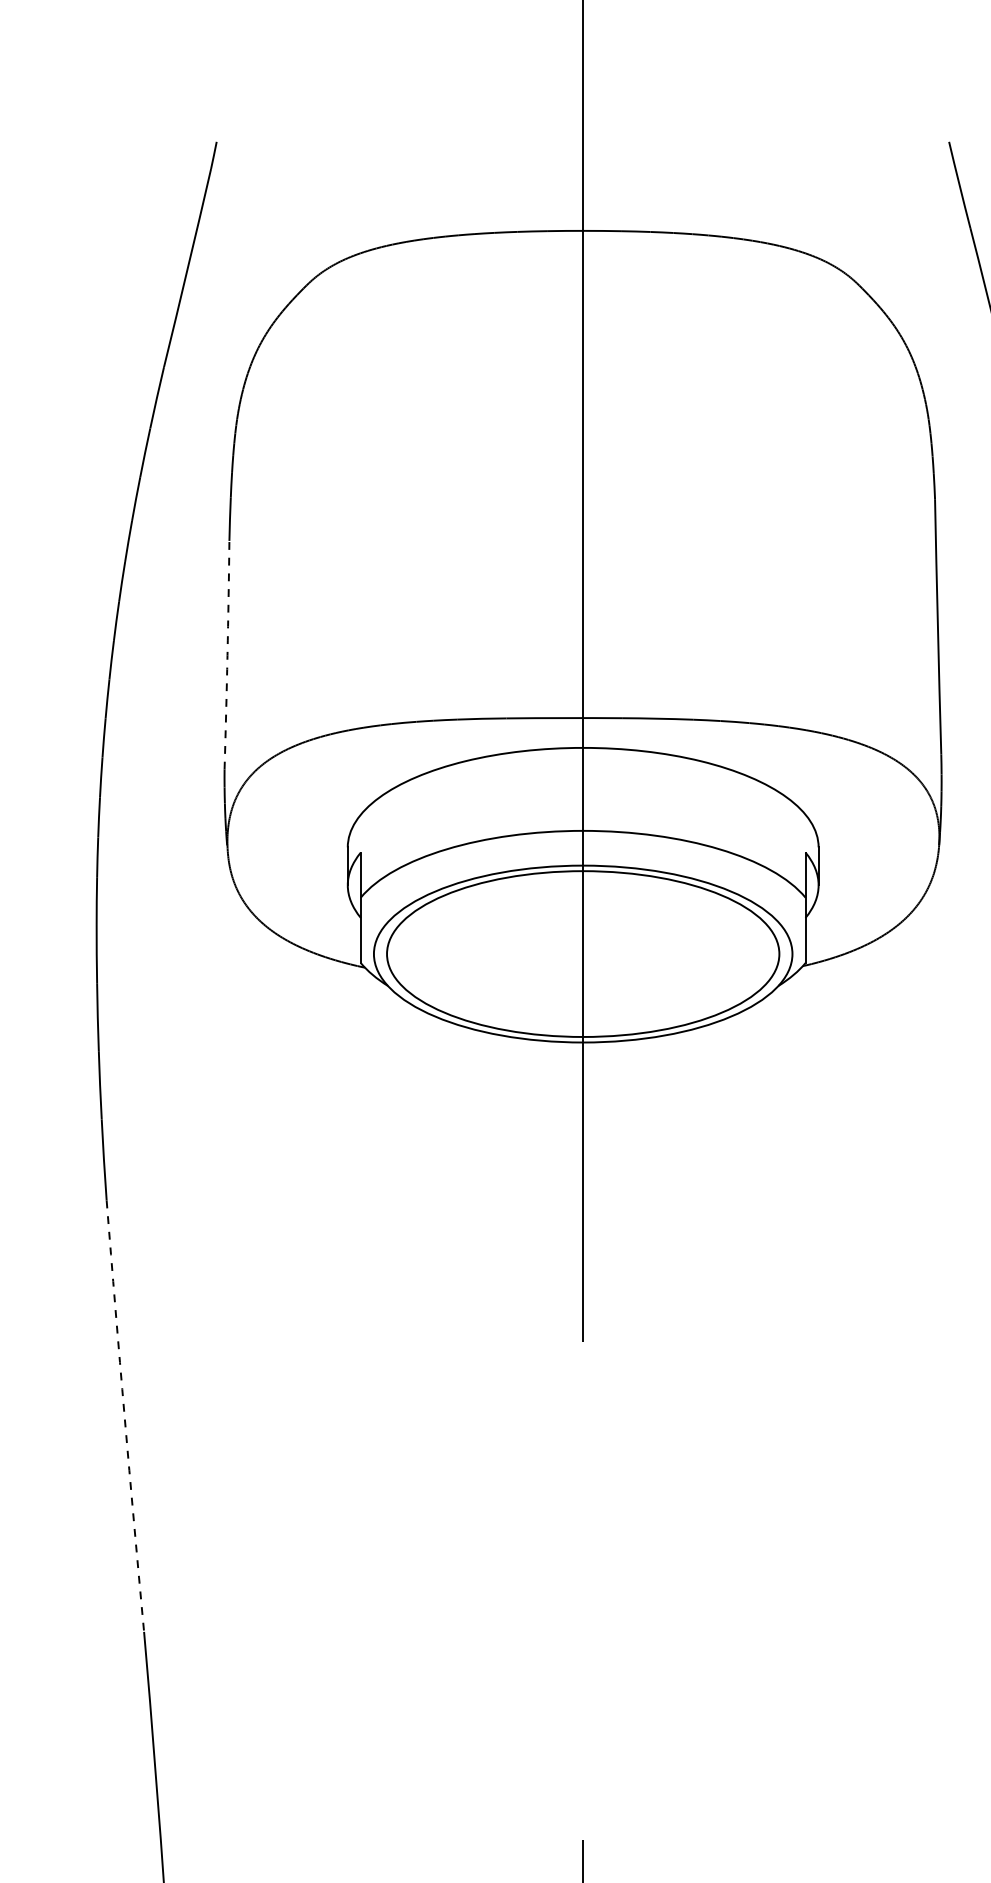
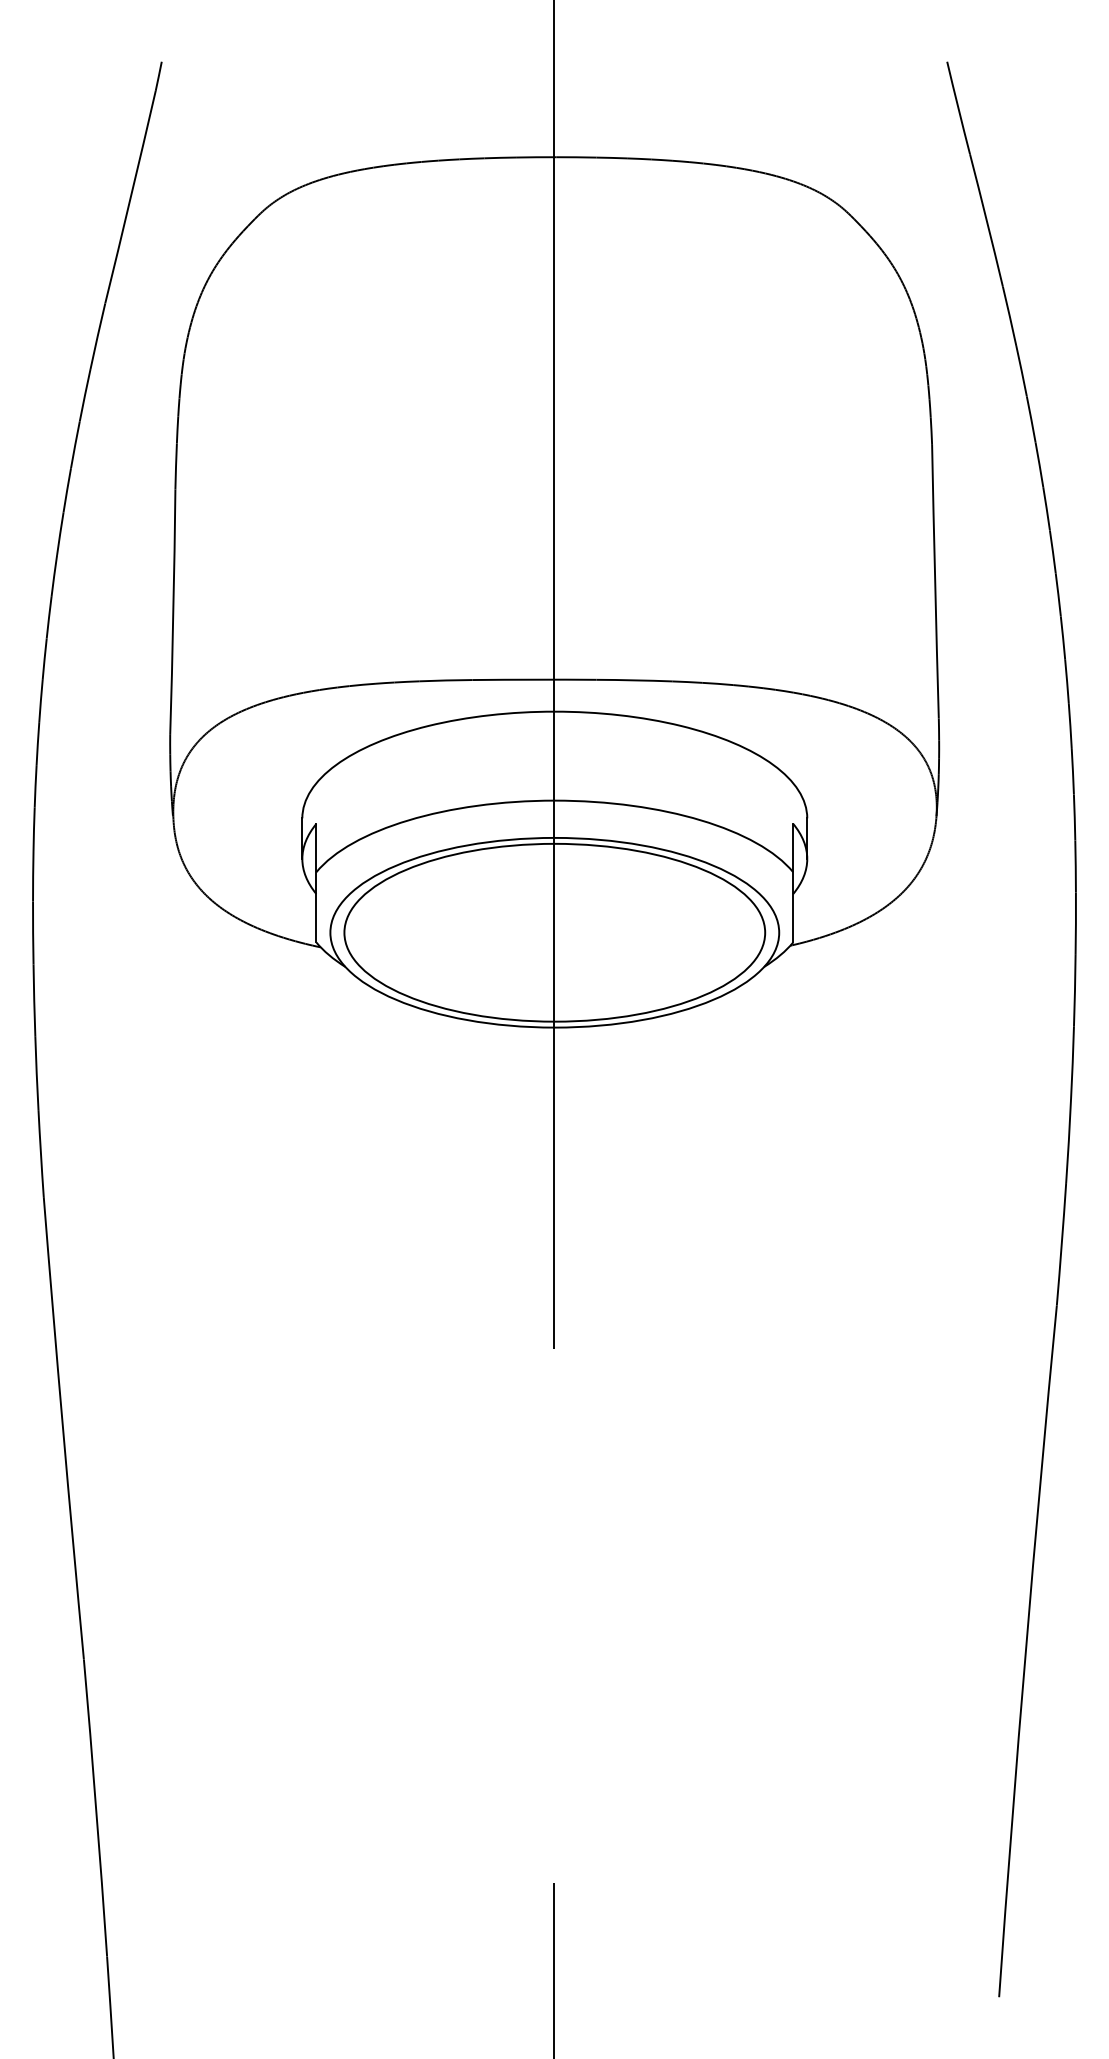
arc: (227, 655) -> (173, 612), dashed -> solid
arc: (125, 1416) -> (63, 1428), dashed -> solid

